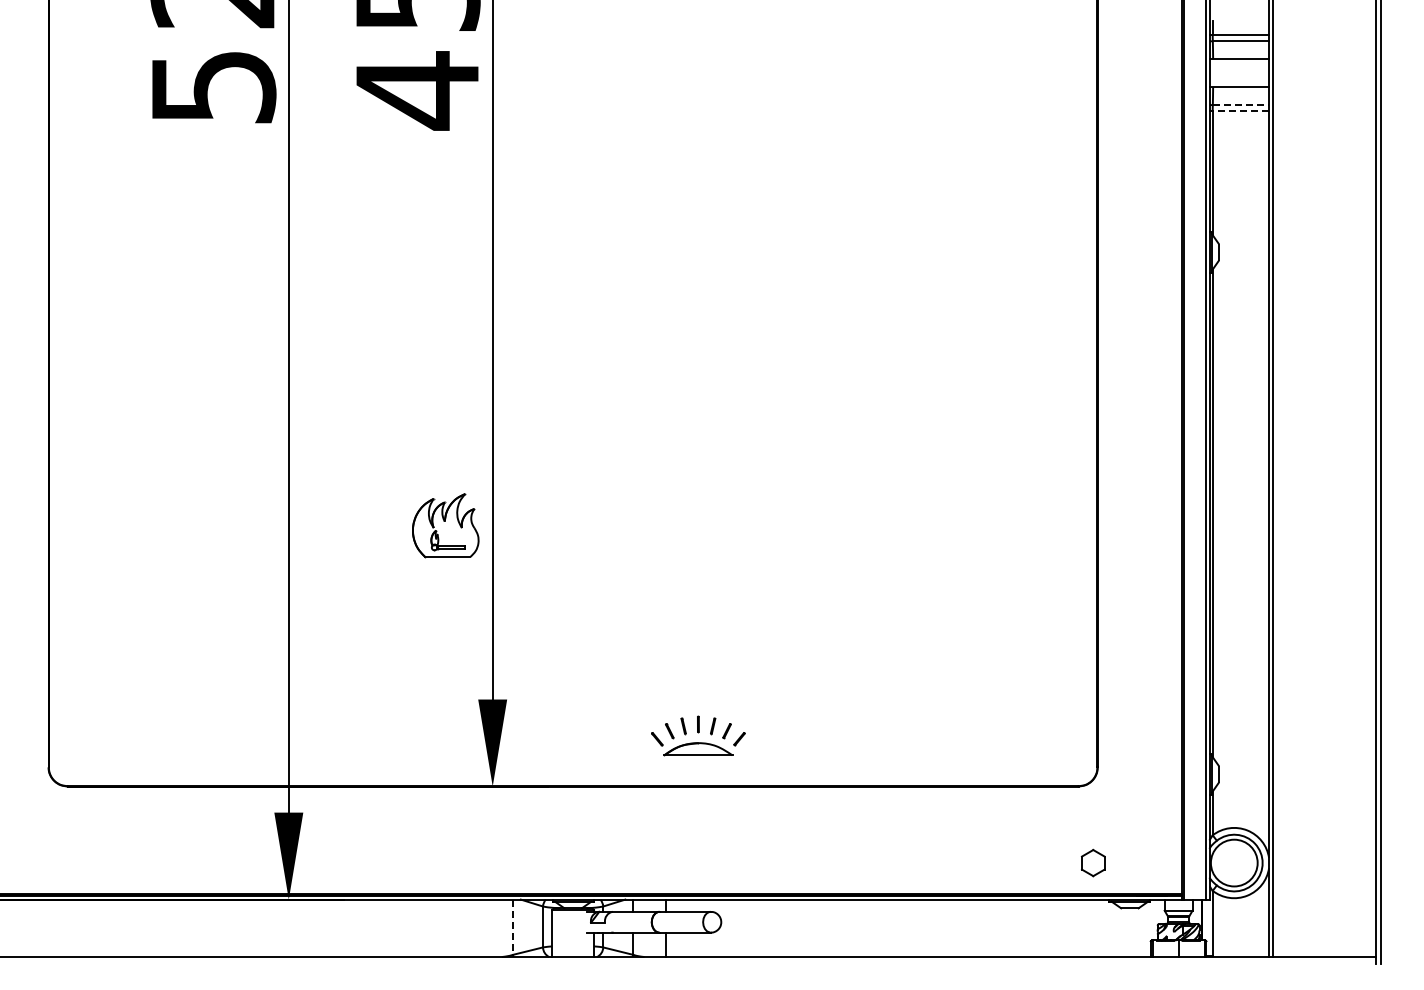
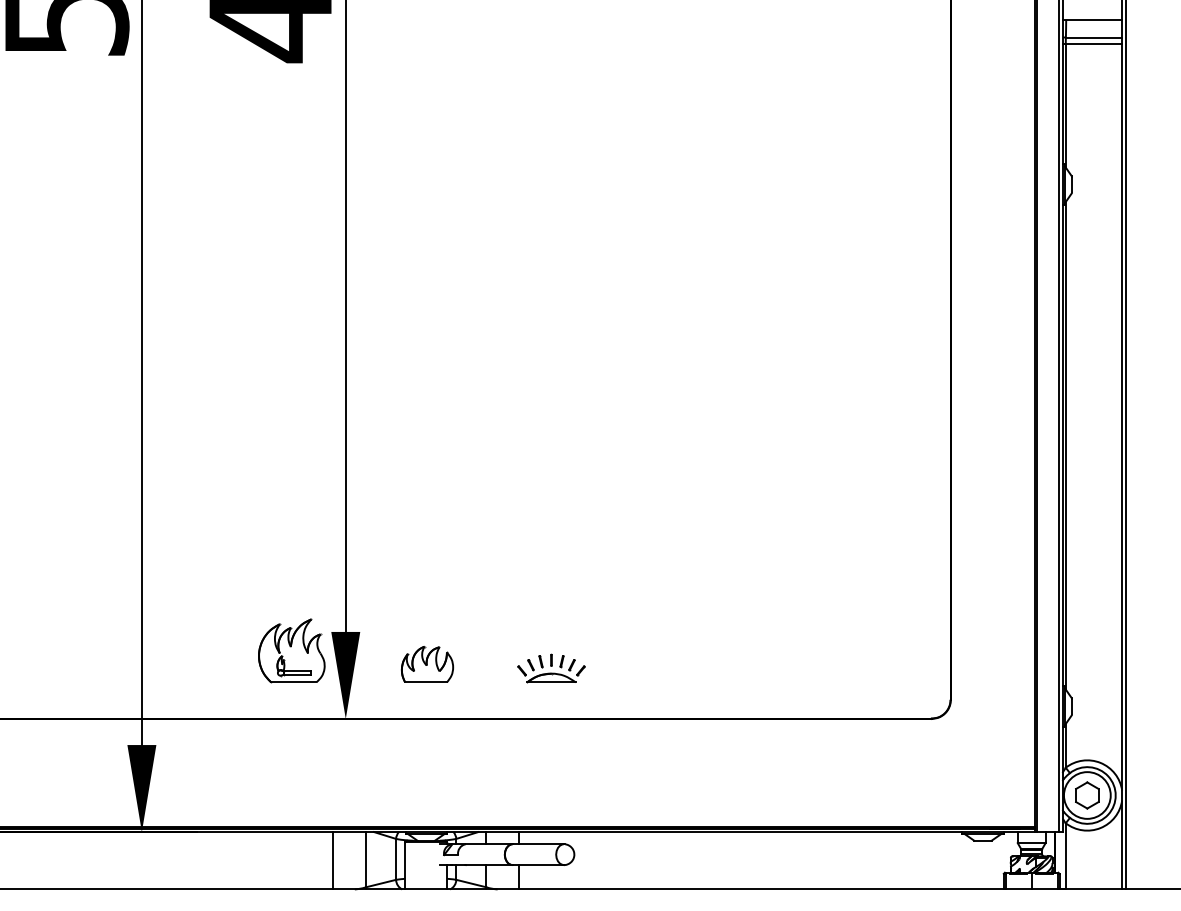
line: (1241, 105) -> (1094, 37), dashed -> solid
line: (1240, 111) -> (1093, 43), dashed -> solid
part: (445, 525) -> (291, 650), moved
part: (573, 731) -> (426, 663), added
part: (698, 736) -> (551, 668), size x0.71
part: (1093, 862) -> (1087, 794), moved
line: (513, 927) -> (366, 859), dashed -> solid
line: (479, 928) -> (332, 860), added

